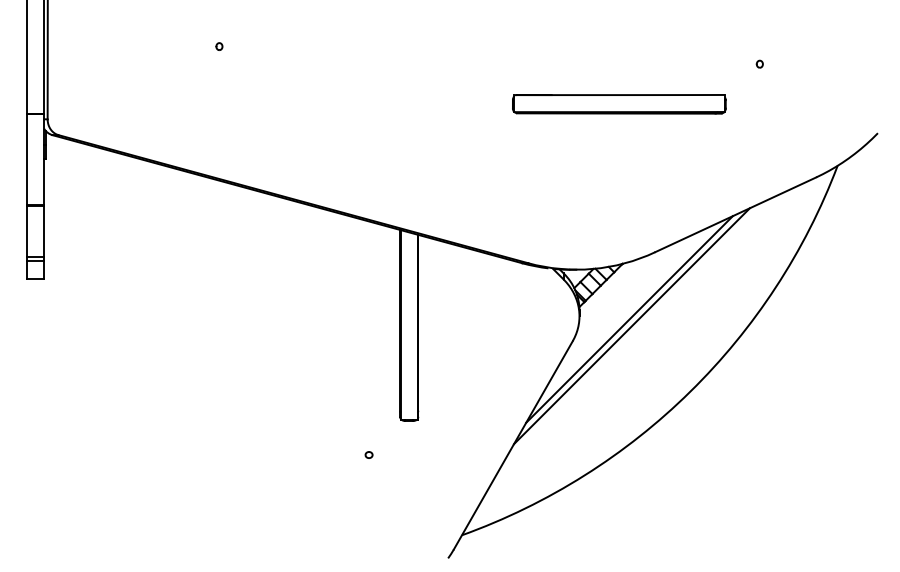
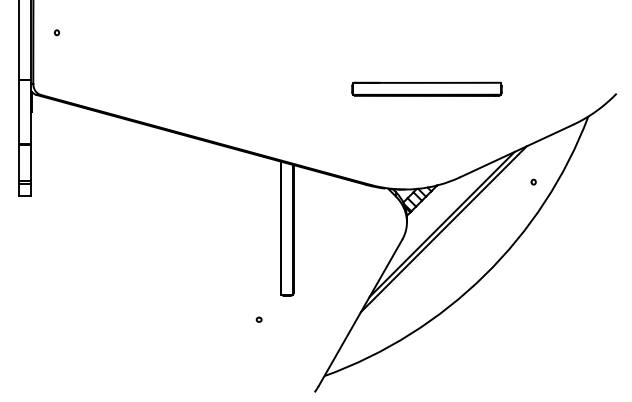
part: (218, 46) -> (56, 32), moved
part: (759, 63) -> (533, 181), moved
part: (618, 103) -> (426, 88), moved

